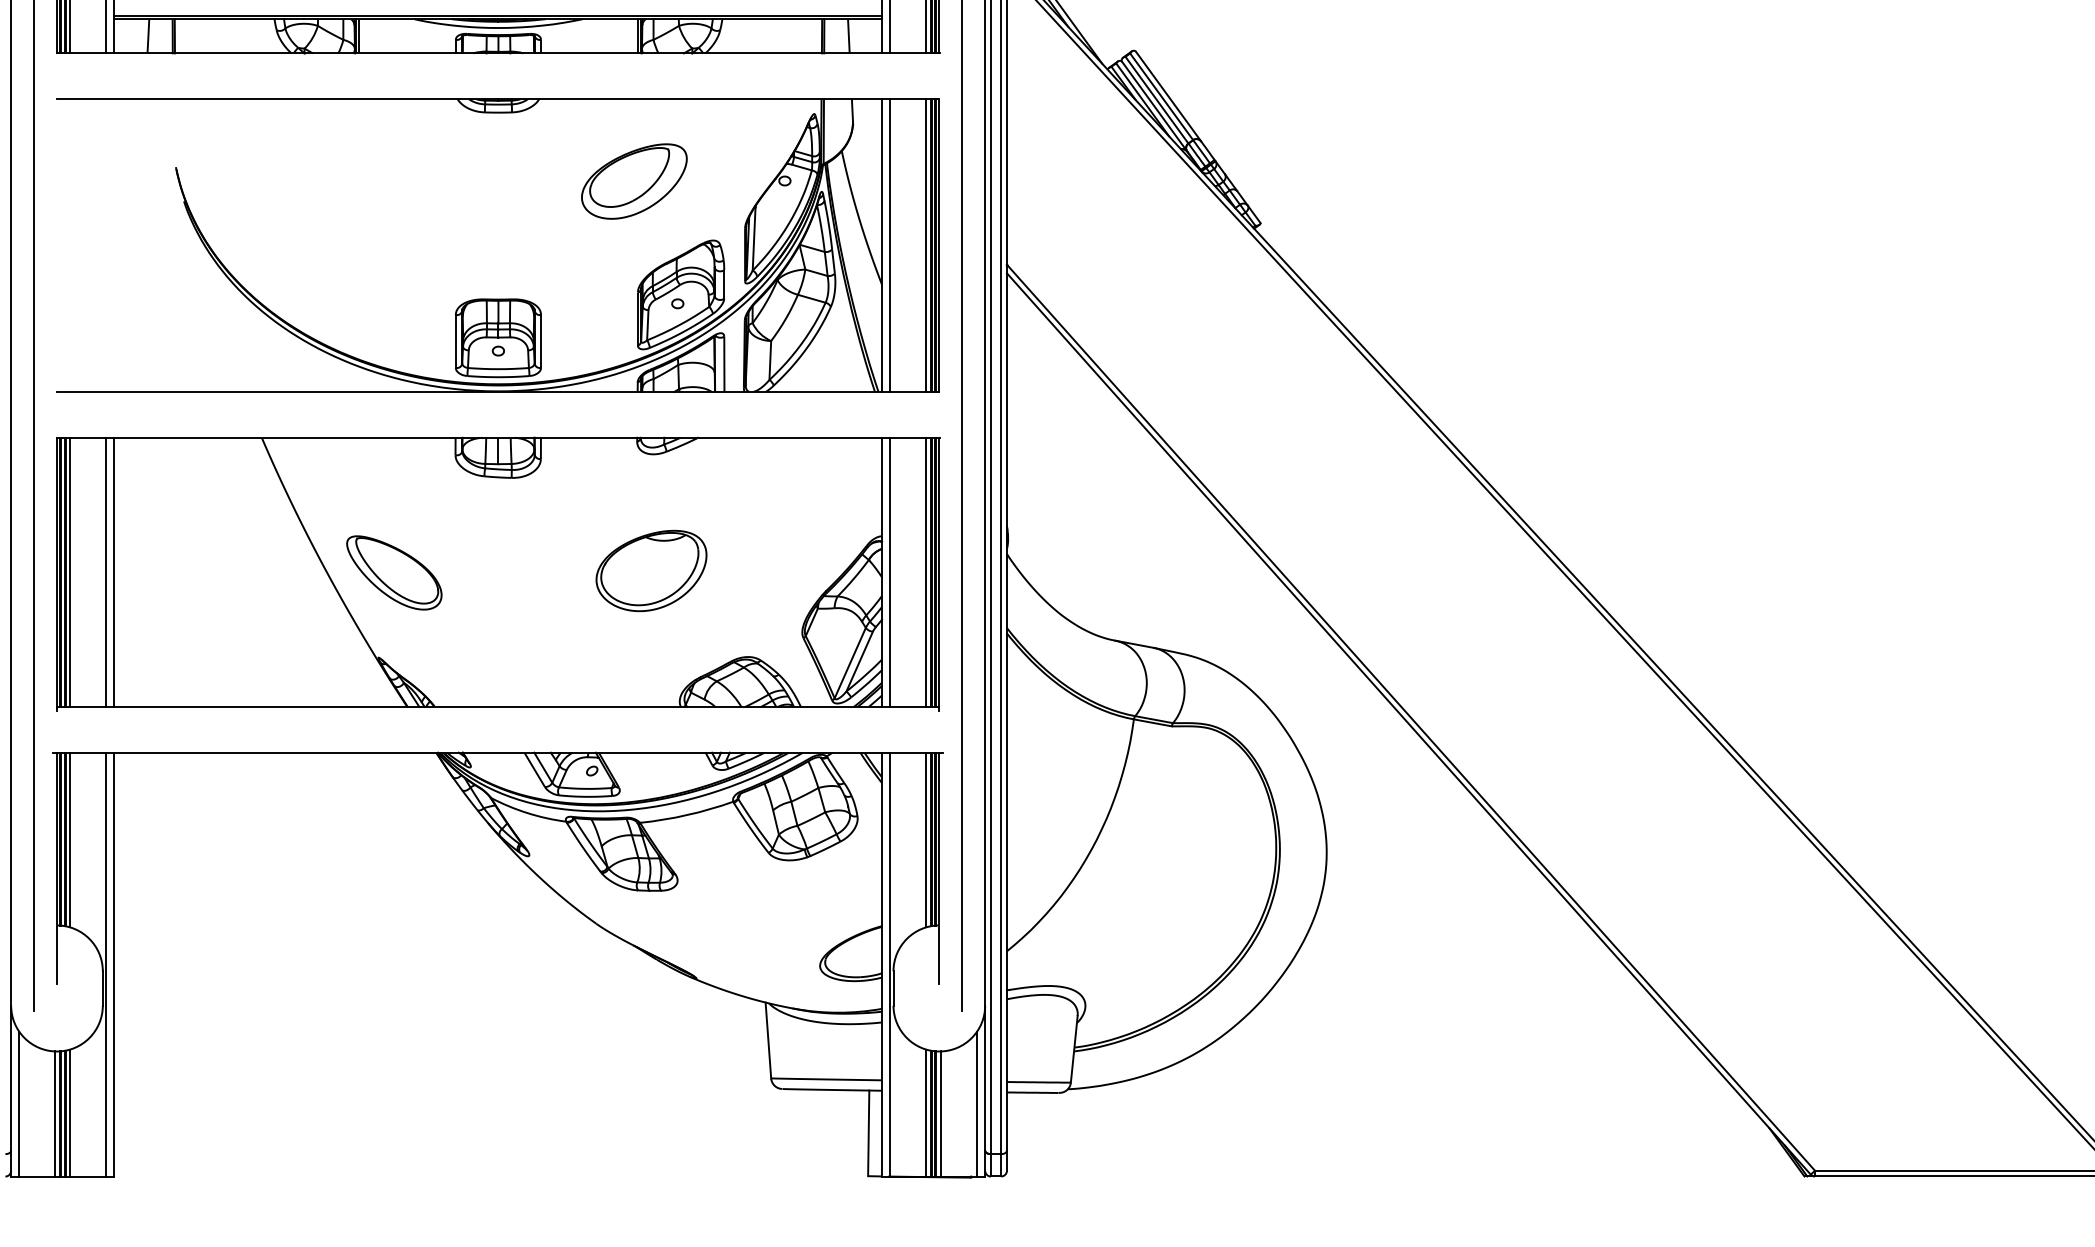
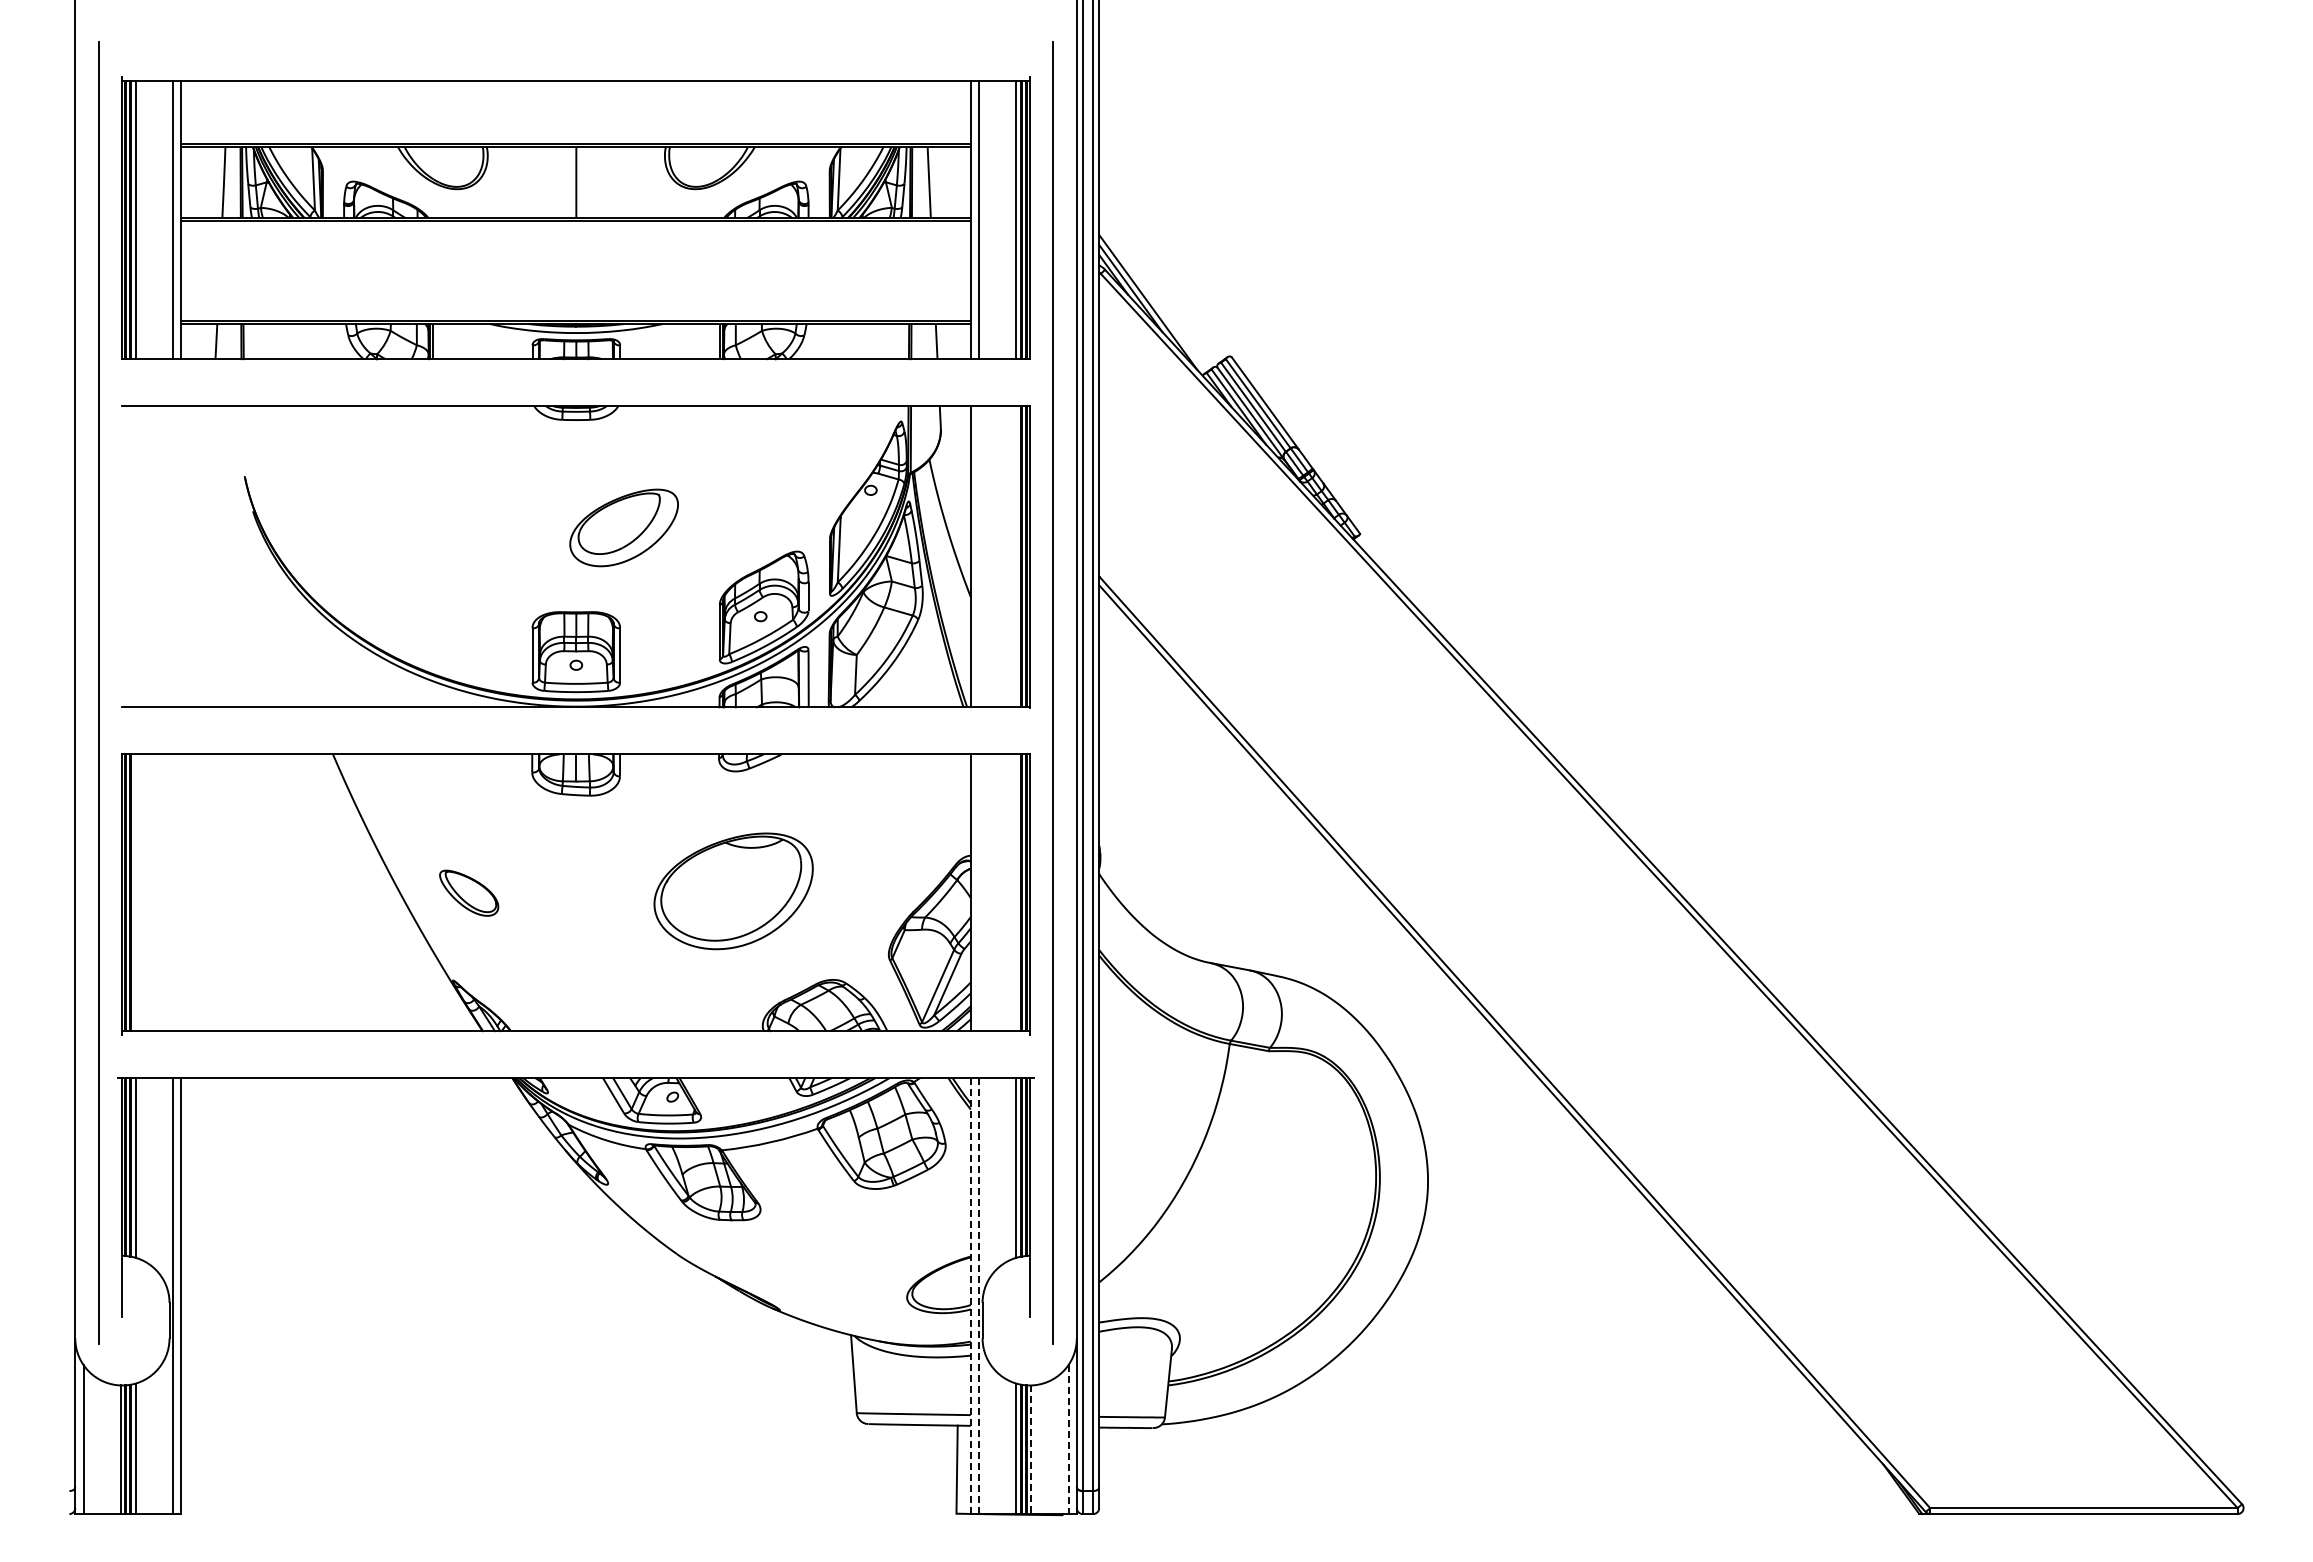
part: (633, 181) -> (623, 527), moved
line: (890, 245) -> (979, 556), removed
line: (926, 245) -> (1016, 556), removed
part: (651, 571) -> (733, 891), size x1.4
line: (69, 572) -> (135, 892), removed
line: (106, 572) -> (173, 892), removed
line: (114, 572) -> (181, 892), removed
part: (393, 572) -> (468, 892), size x0.6
line: (890, 572) -> (979, 892), removed
line: (926, 572) -> (1016, 892), removed
line: (881, 964) -> (970, 1296), solid -> dashed
line: (890, 964) -> (979, 1296), solid -> dashed
line: (977, 1104) -> (1068, 1439), solid -> dashed
line: (941, 1114) -> (1031, 1450), solid -> dashed

